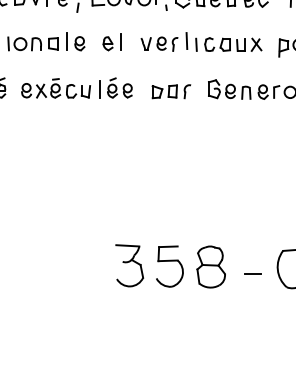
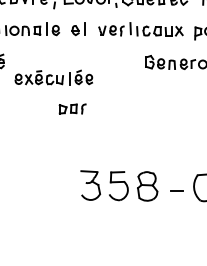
part: (76, 88) -> (53, 77), moved
part: (170, 90) -> (72, 108), moved

